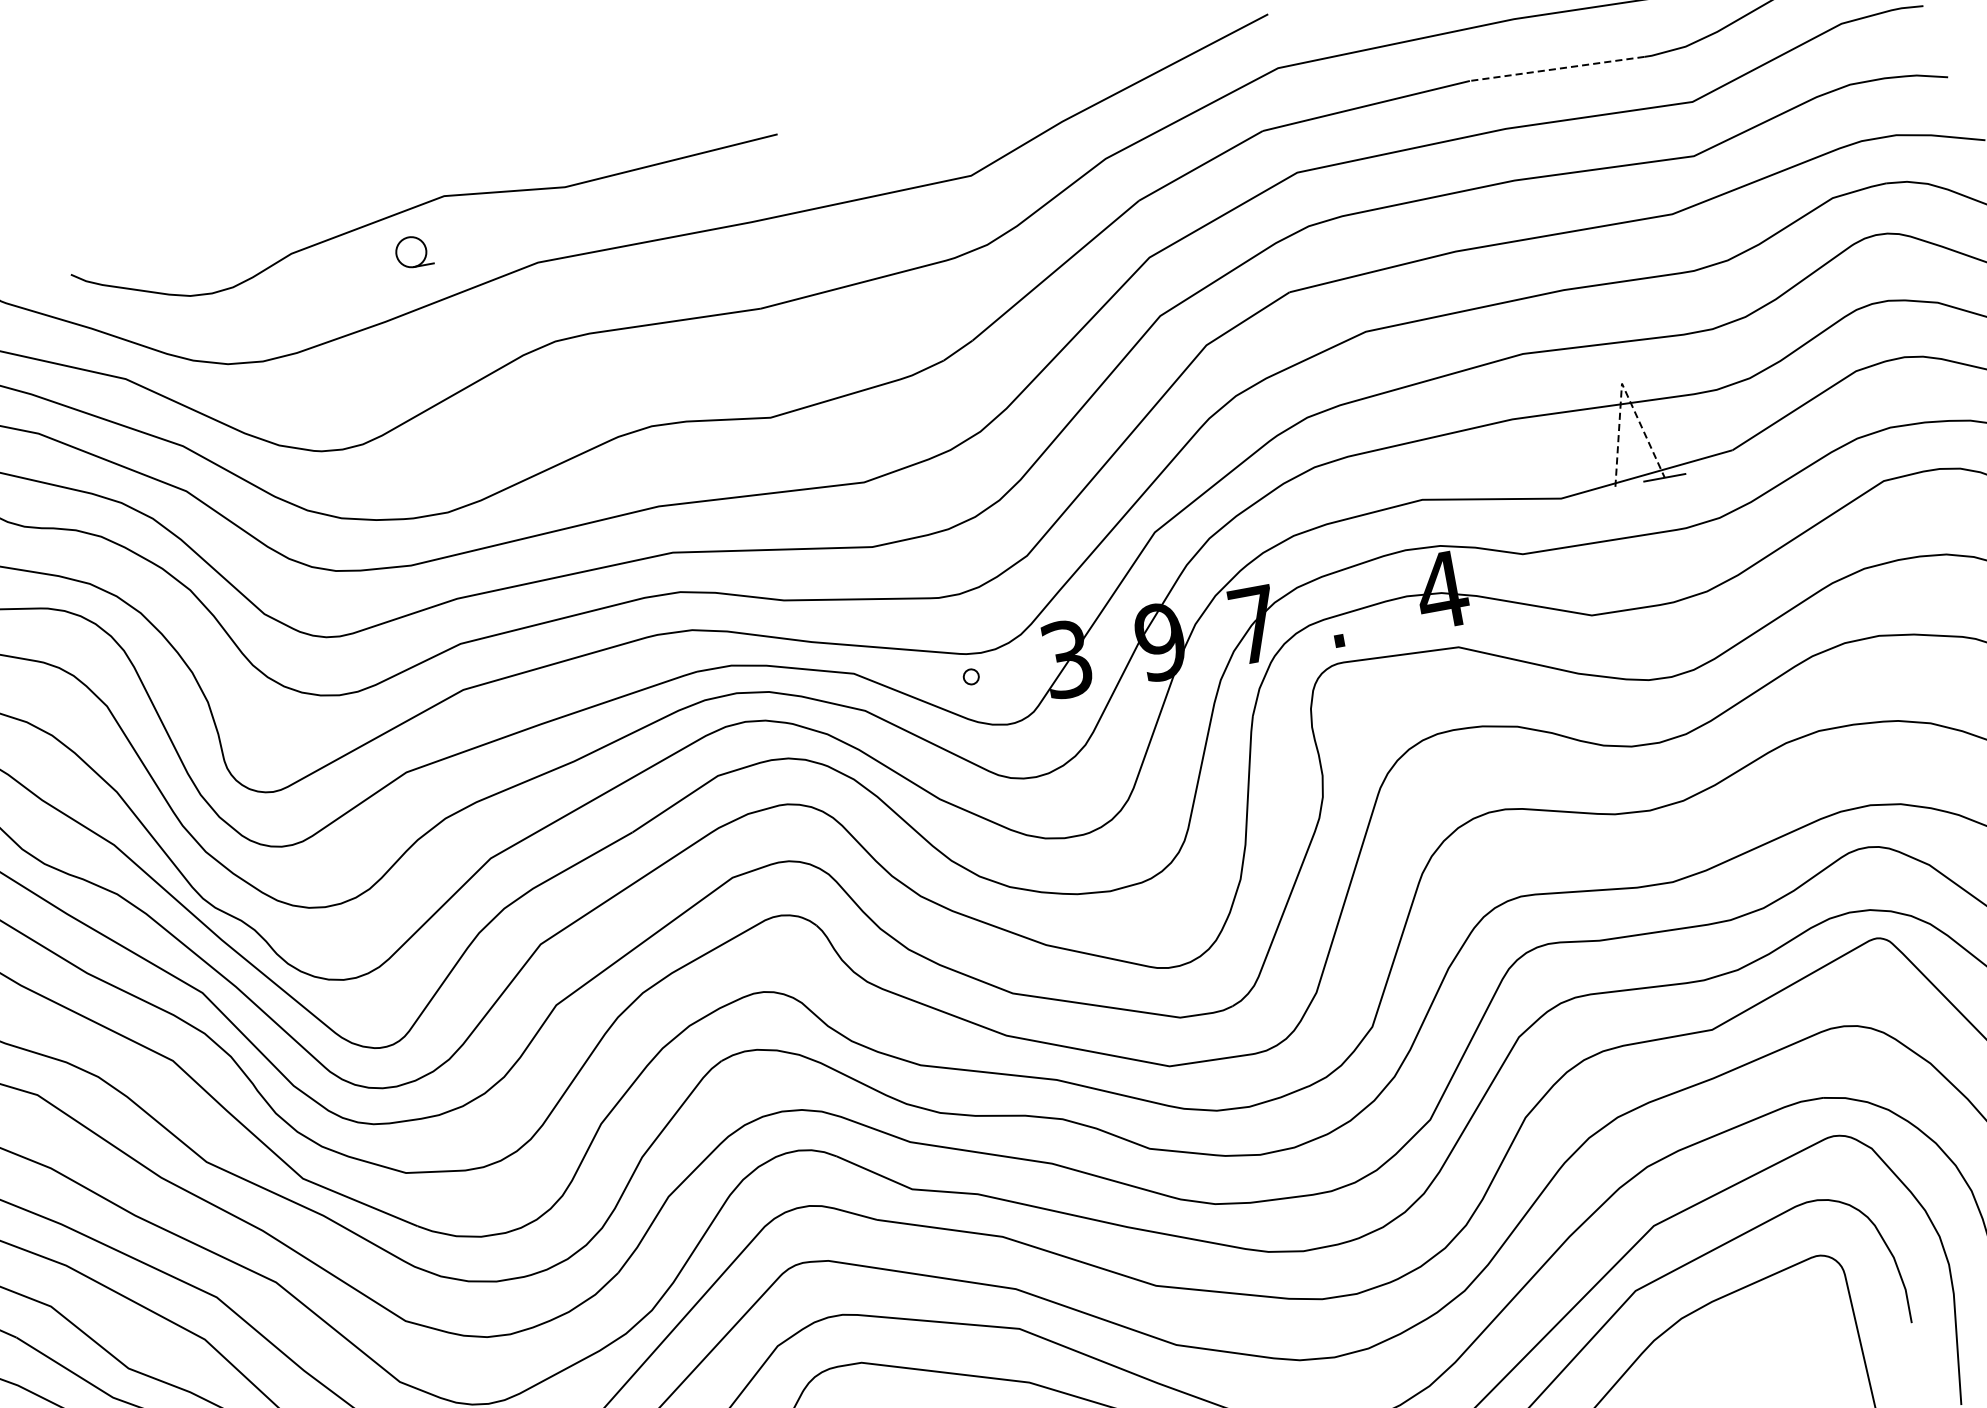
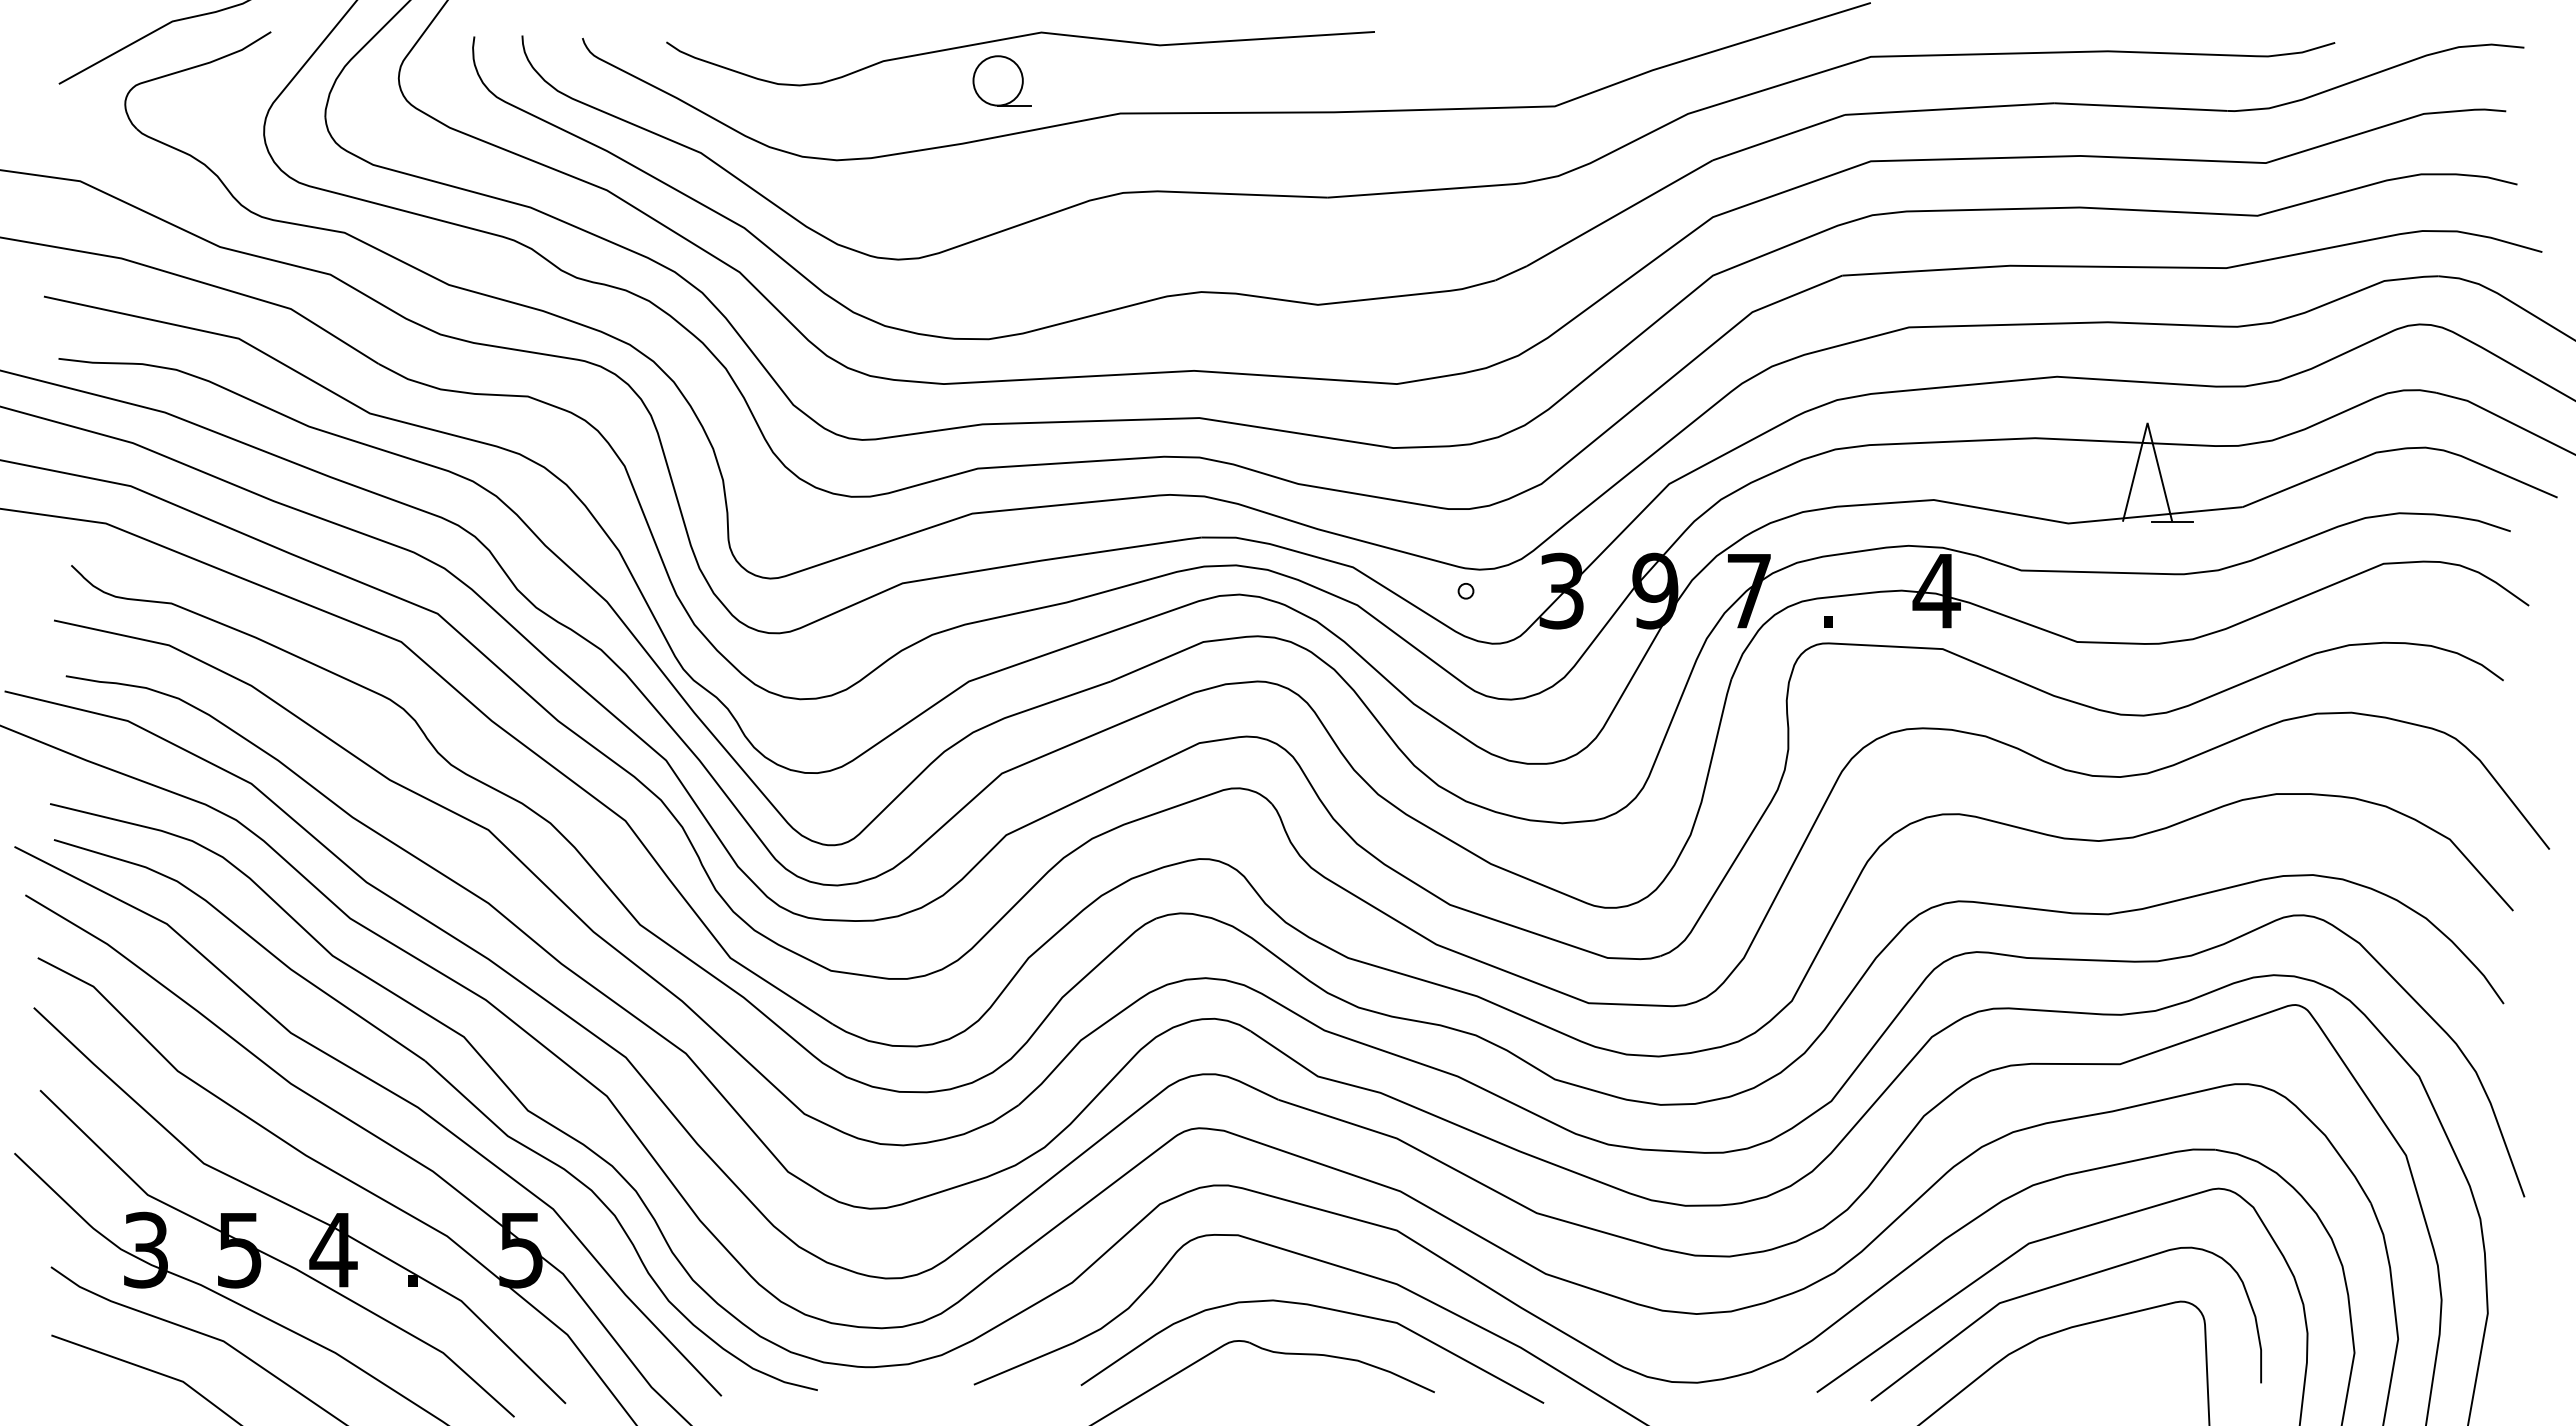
line: (1557, 69) -> (2140, 107), dashed -> solid
part: (413, 251) -> (1001, 80), size x1.67
line: (1621, 383) -> (2147, 422), dashed -> solid

